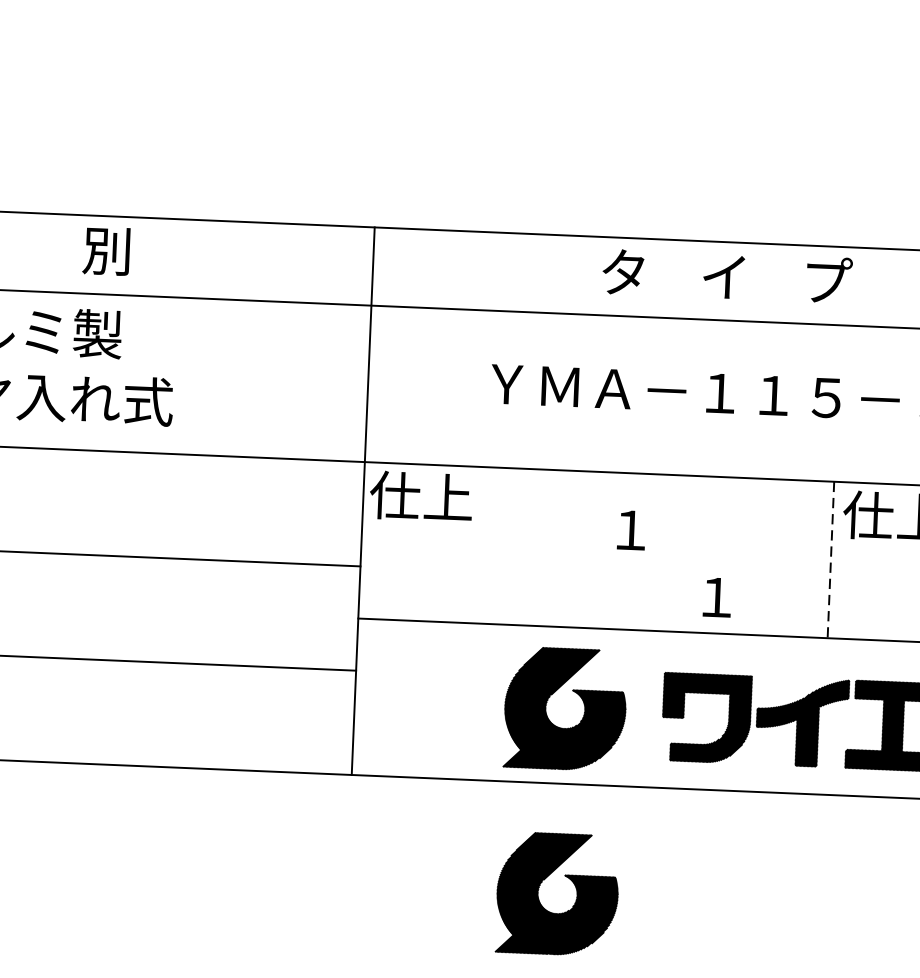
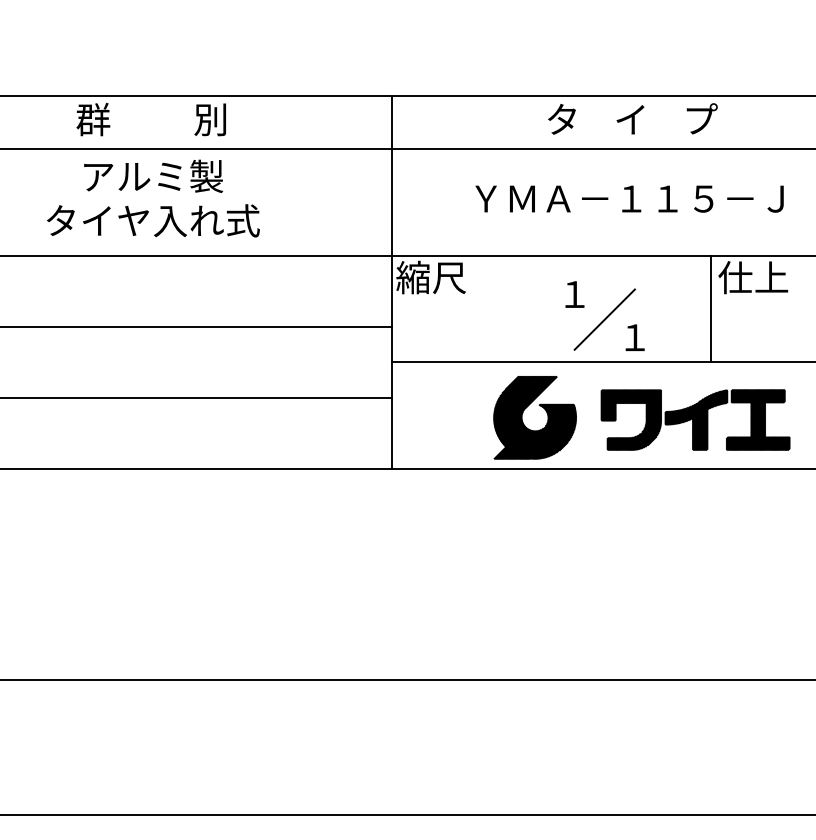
text: (420, 496) -> (430, 277), 仕上 -> 縮尺
line: (831, 560) -> (711, 309), dashed -> solid
line: (673, 568) -> (604, 319), added
part: (540, 887) -> (523, 539), removed

